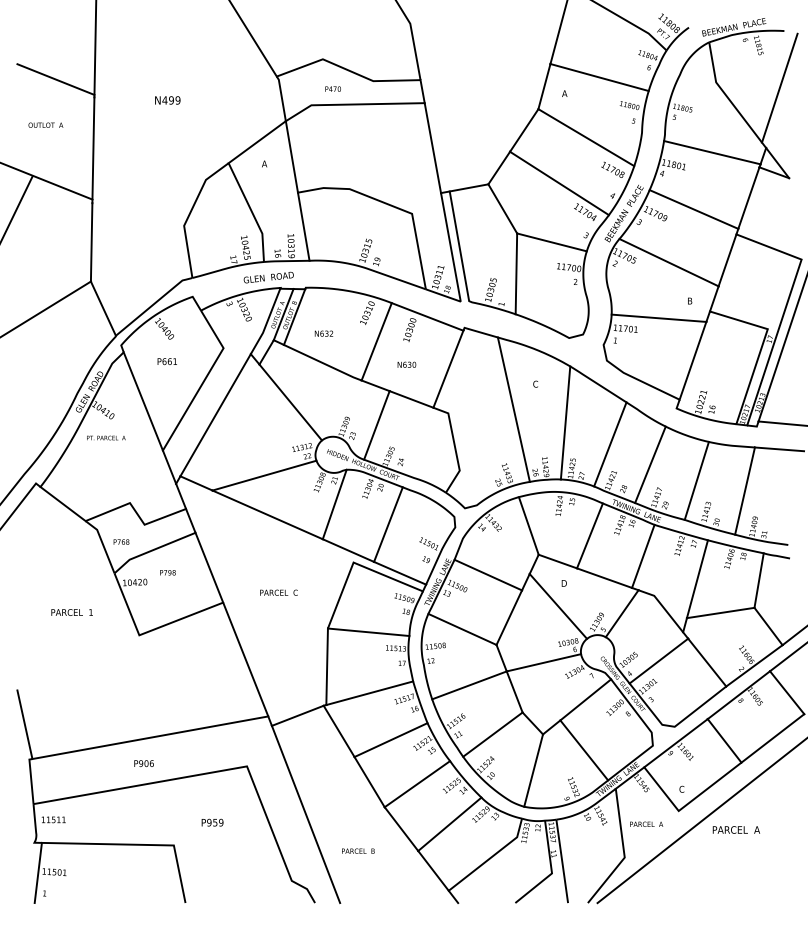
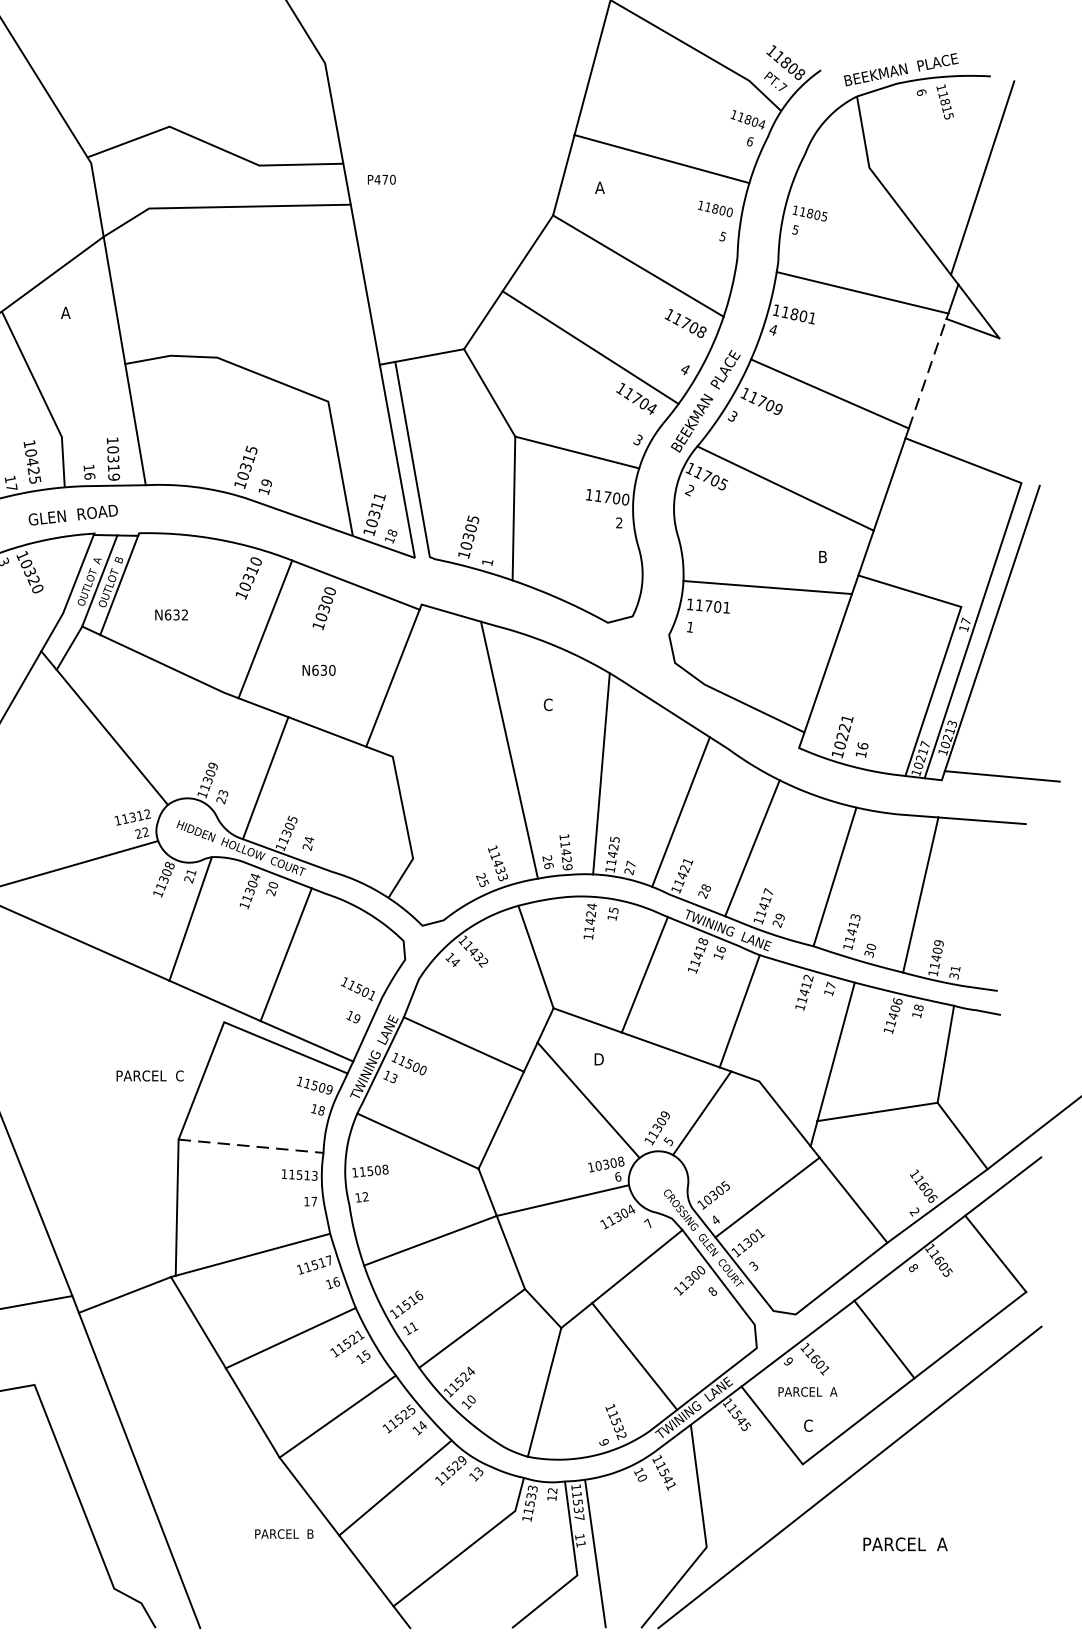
text: (332, 88) -> (380, 178), moved
line: (748, 198) -> (926, 374), solid -> dashed
text: (278, 592) -> (149, 1075), moved
line: (368, 632) -> (250, 1146), solid -> dashed
text: (646, 823) -> (807, 1390), moved
text: (735, 829) -> (903, 1543), moved
text: (358, 850) -> (284, 1532), moved

